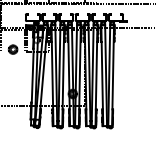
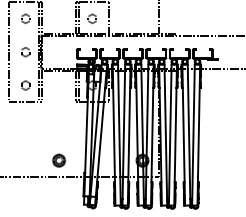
part: (13, 49) -> (59, 160), moved

